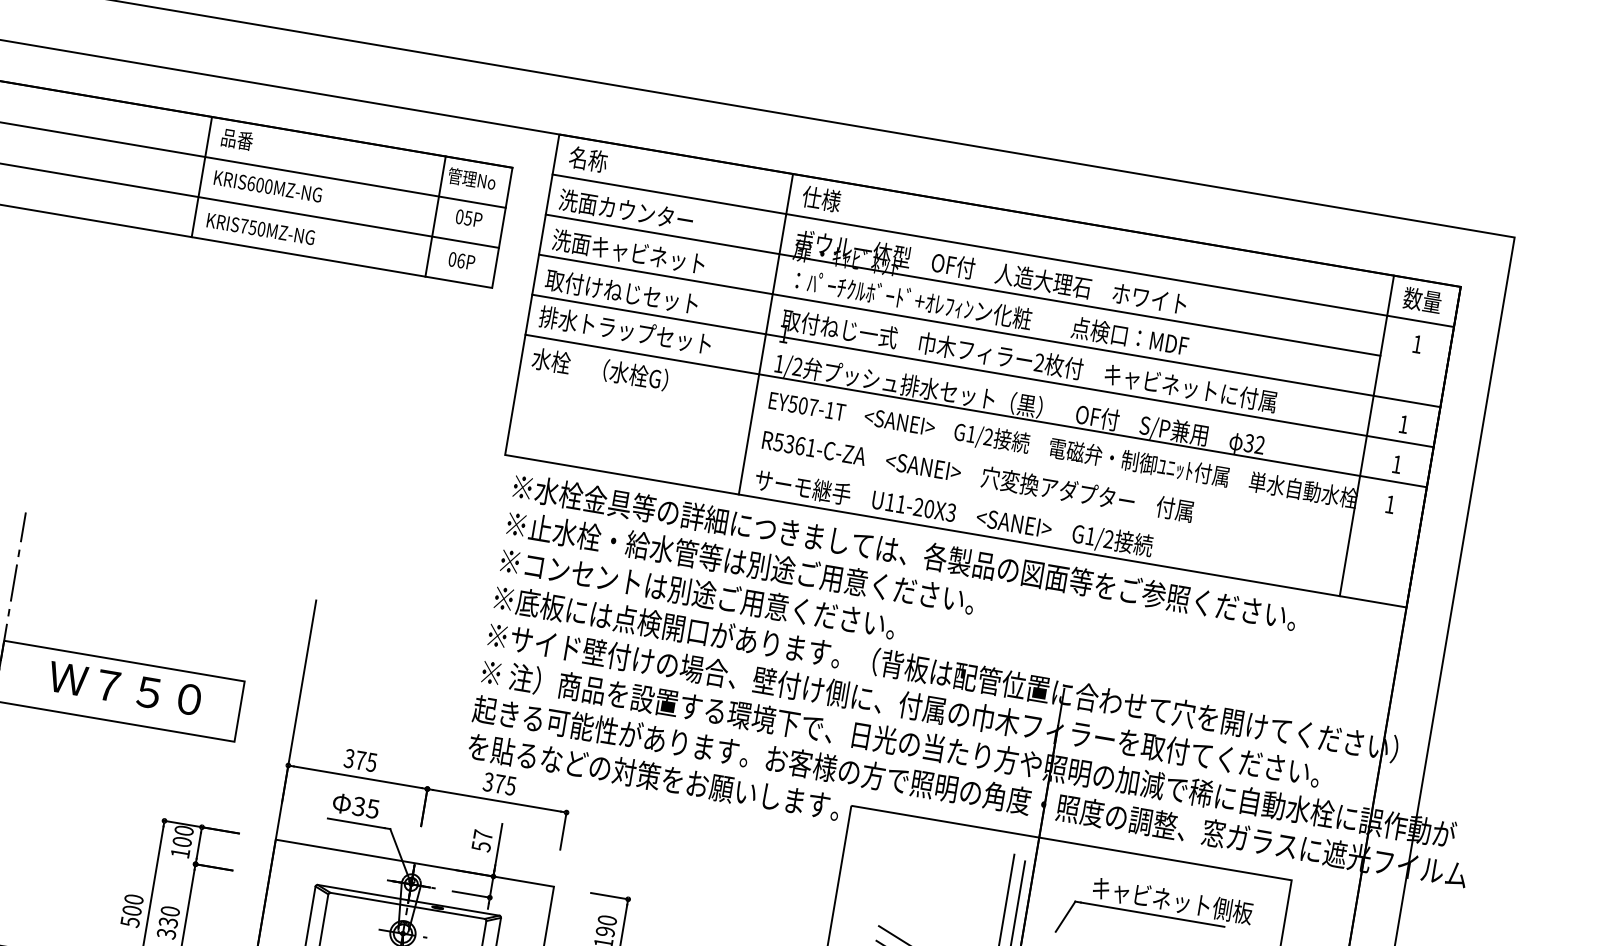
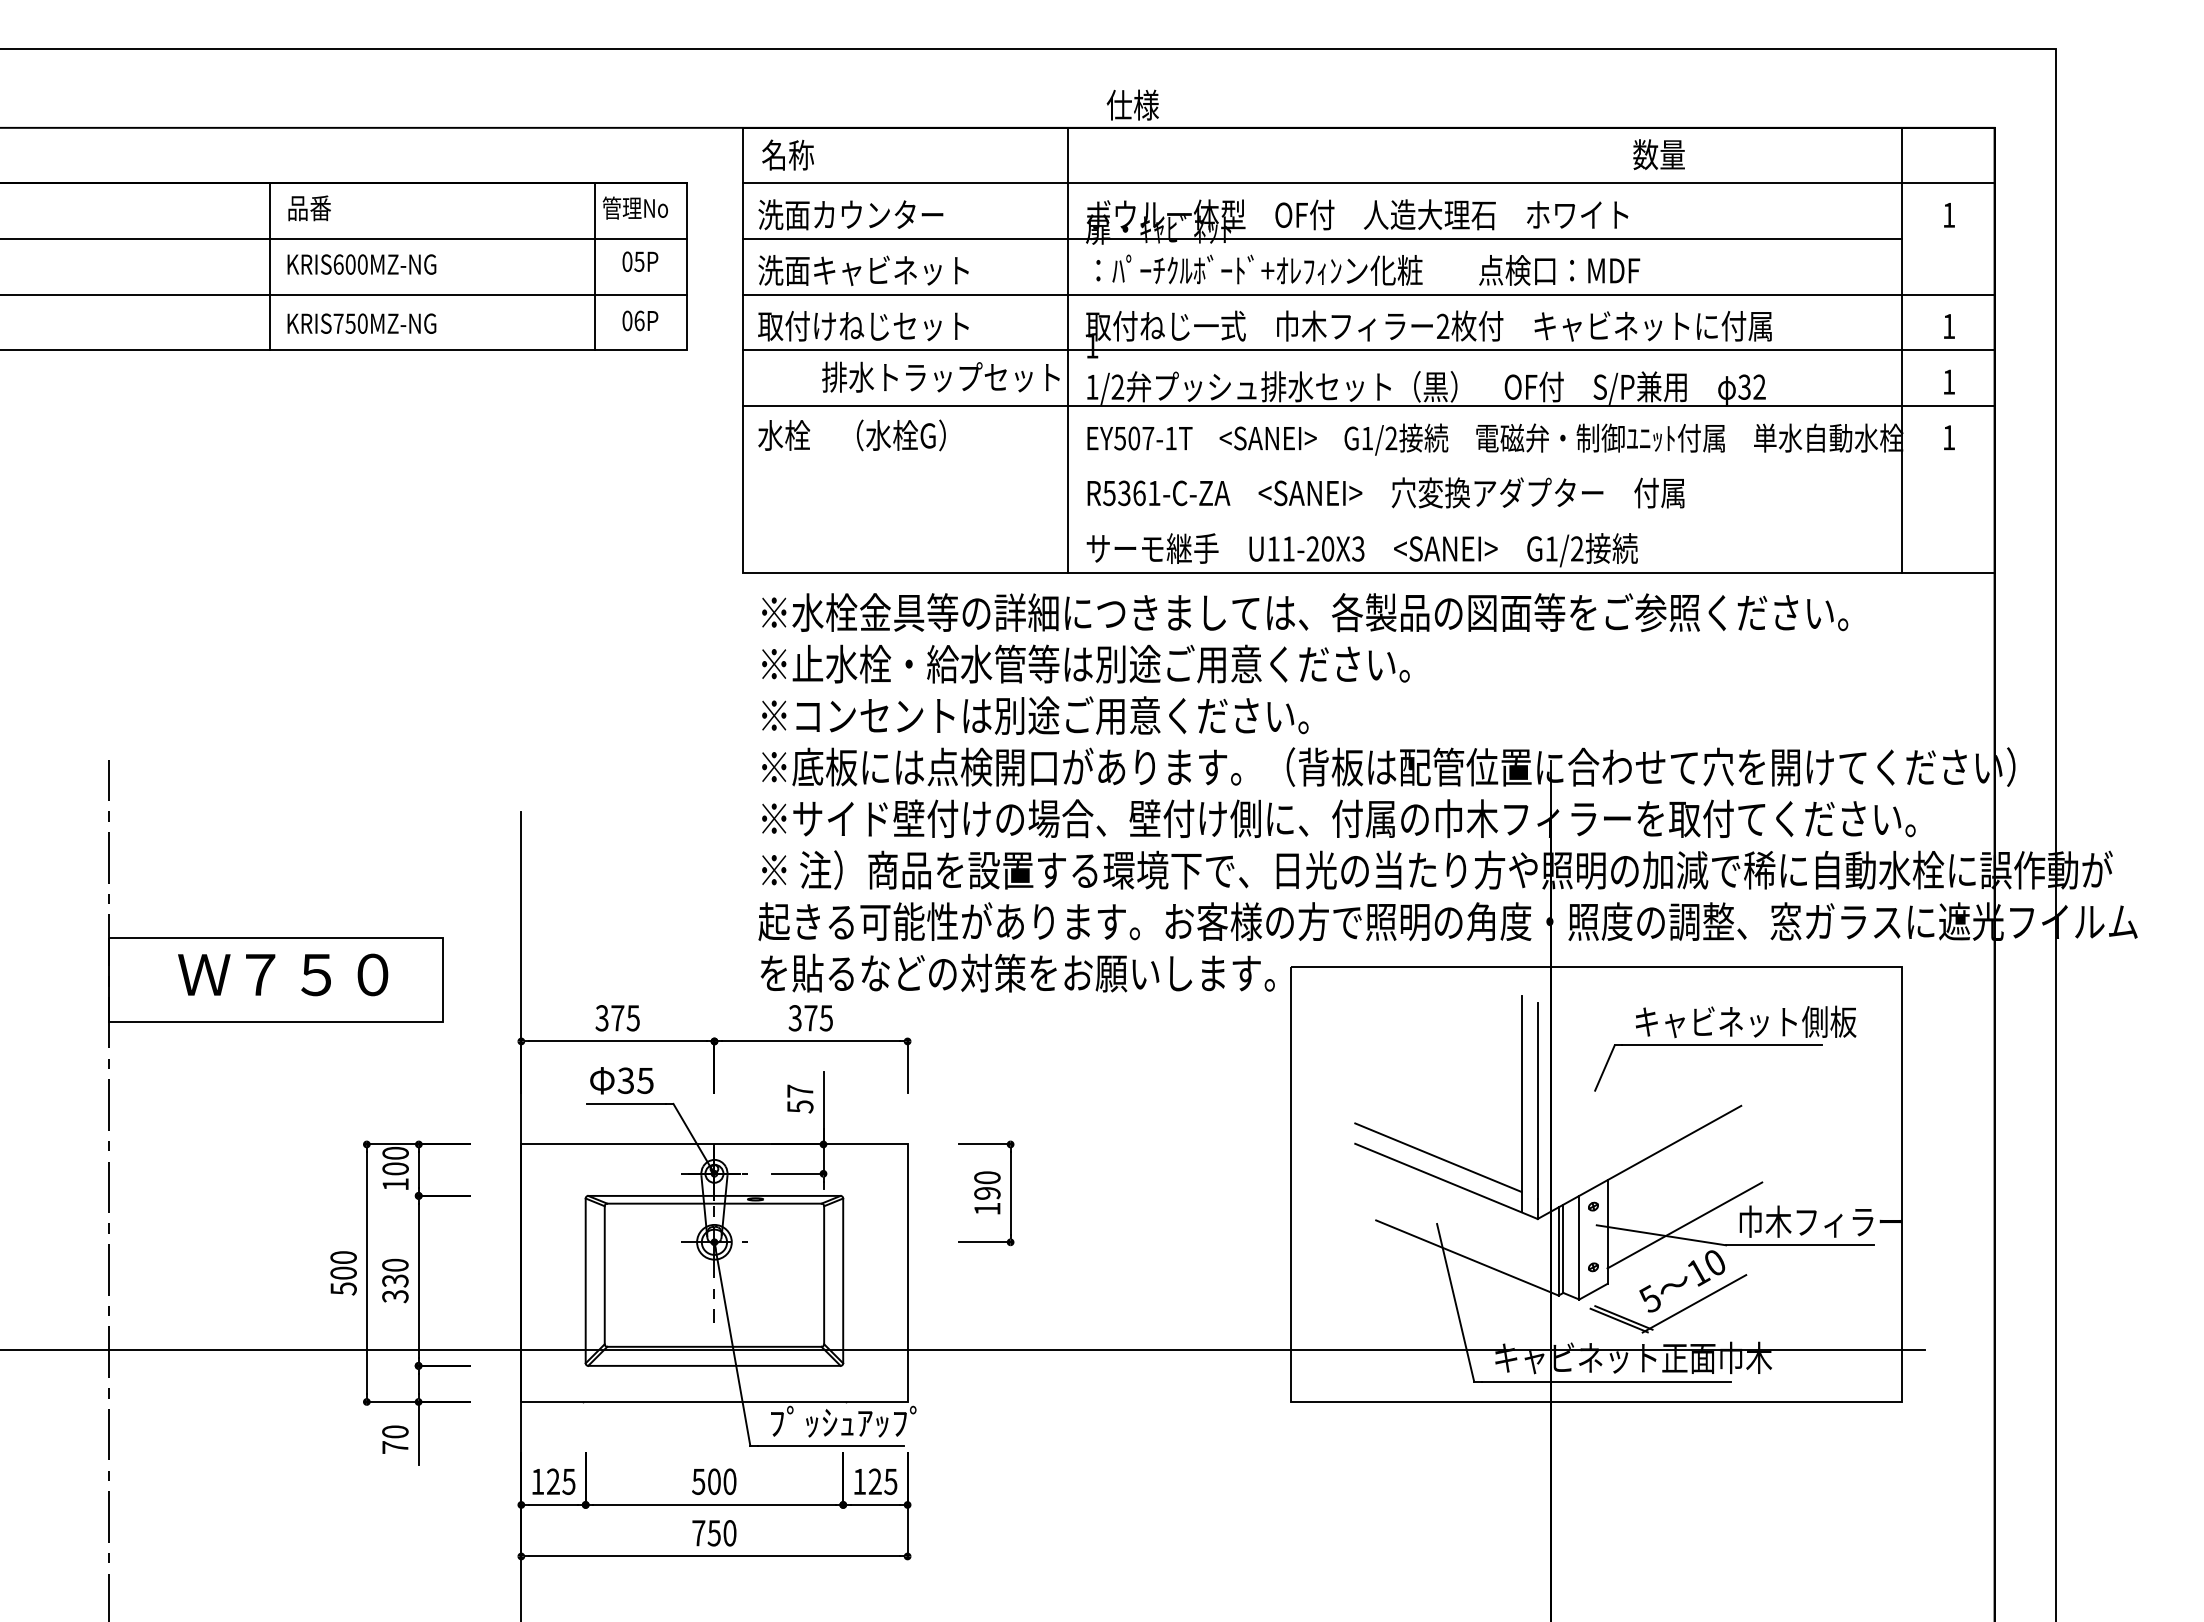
text: (821, 198) -> (1132, 104), moved
text: (1422, 300) -> (1658, 154), moved
text: (625, 329) -> (940, 376), moved

